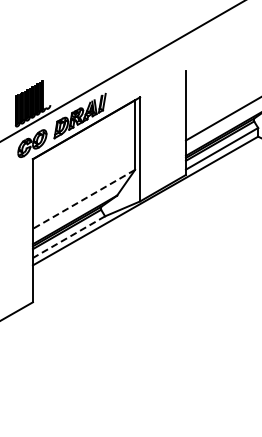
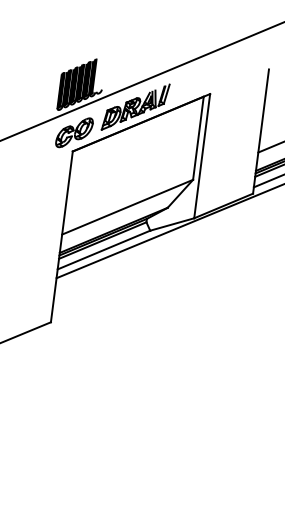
line: (84, 199) -> (128, 207), dashed -> solid
line: (69, 237) -> (104, 250), dashed -> solid

